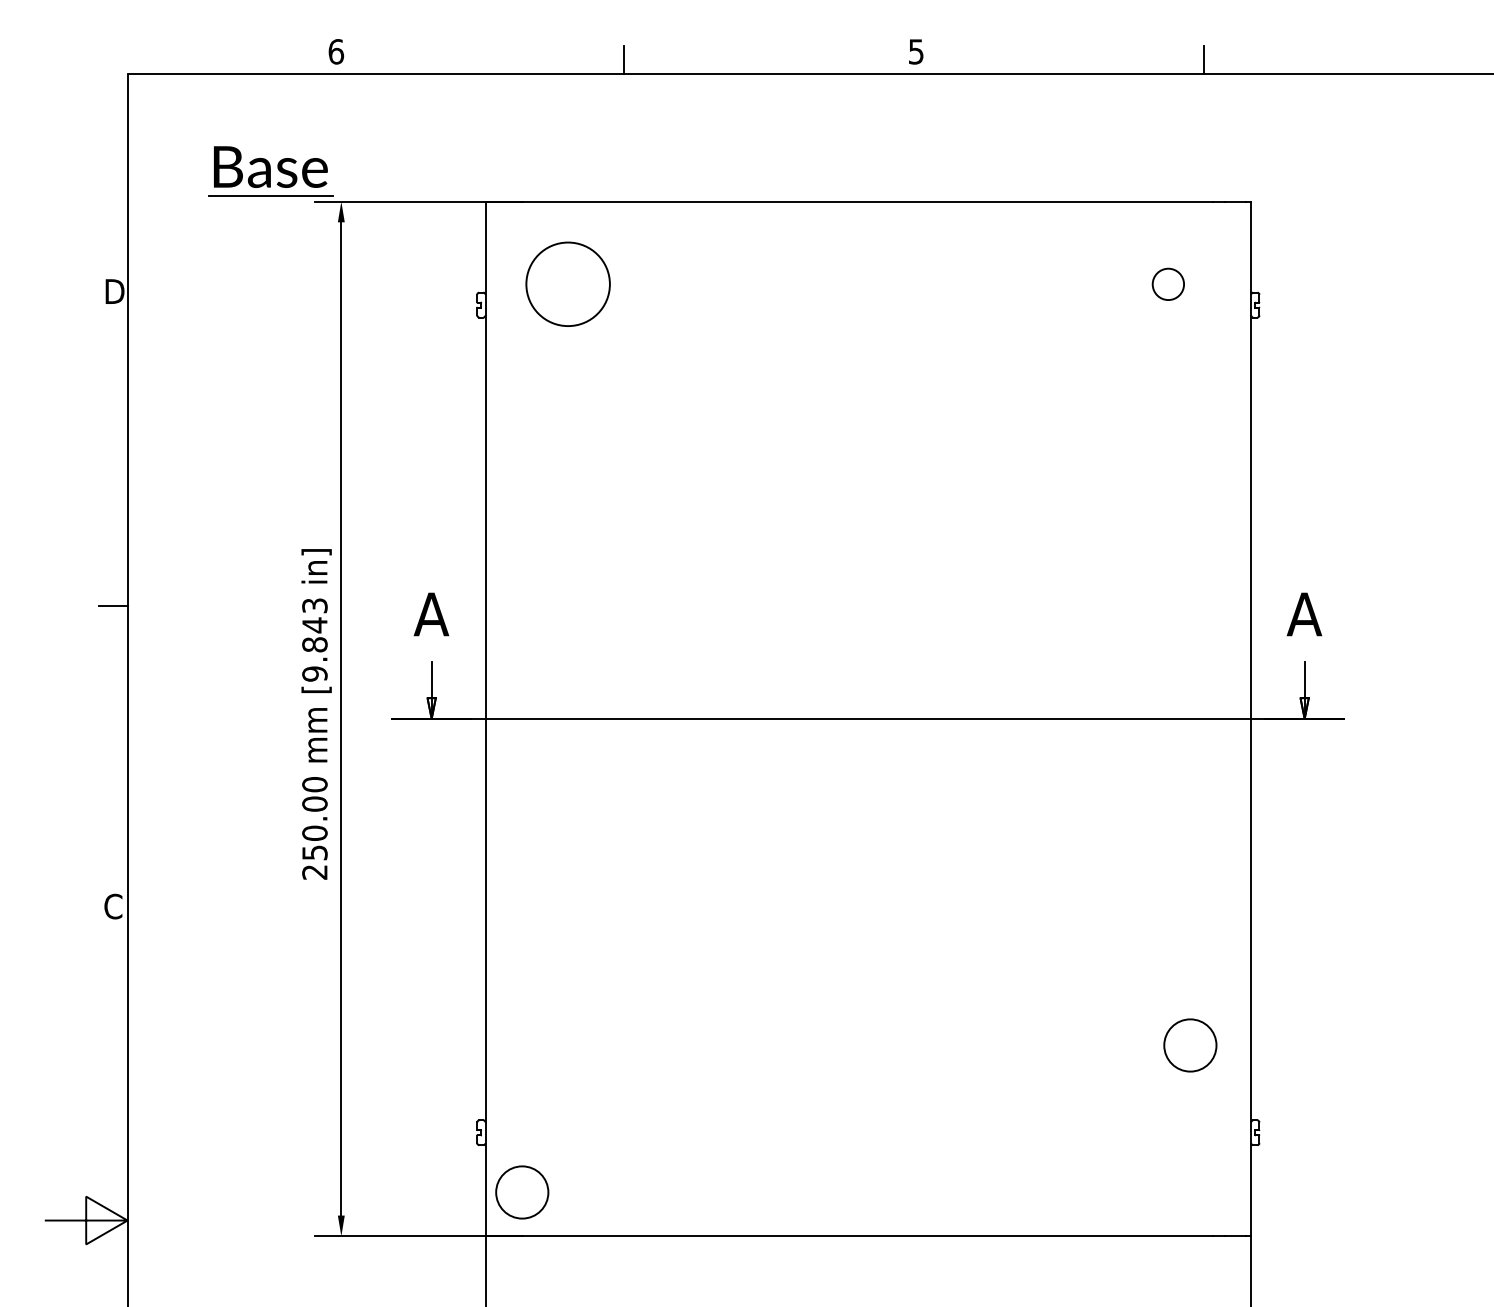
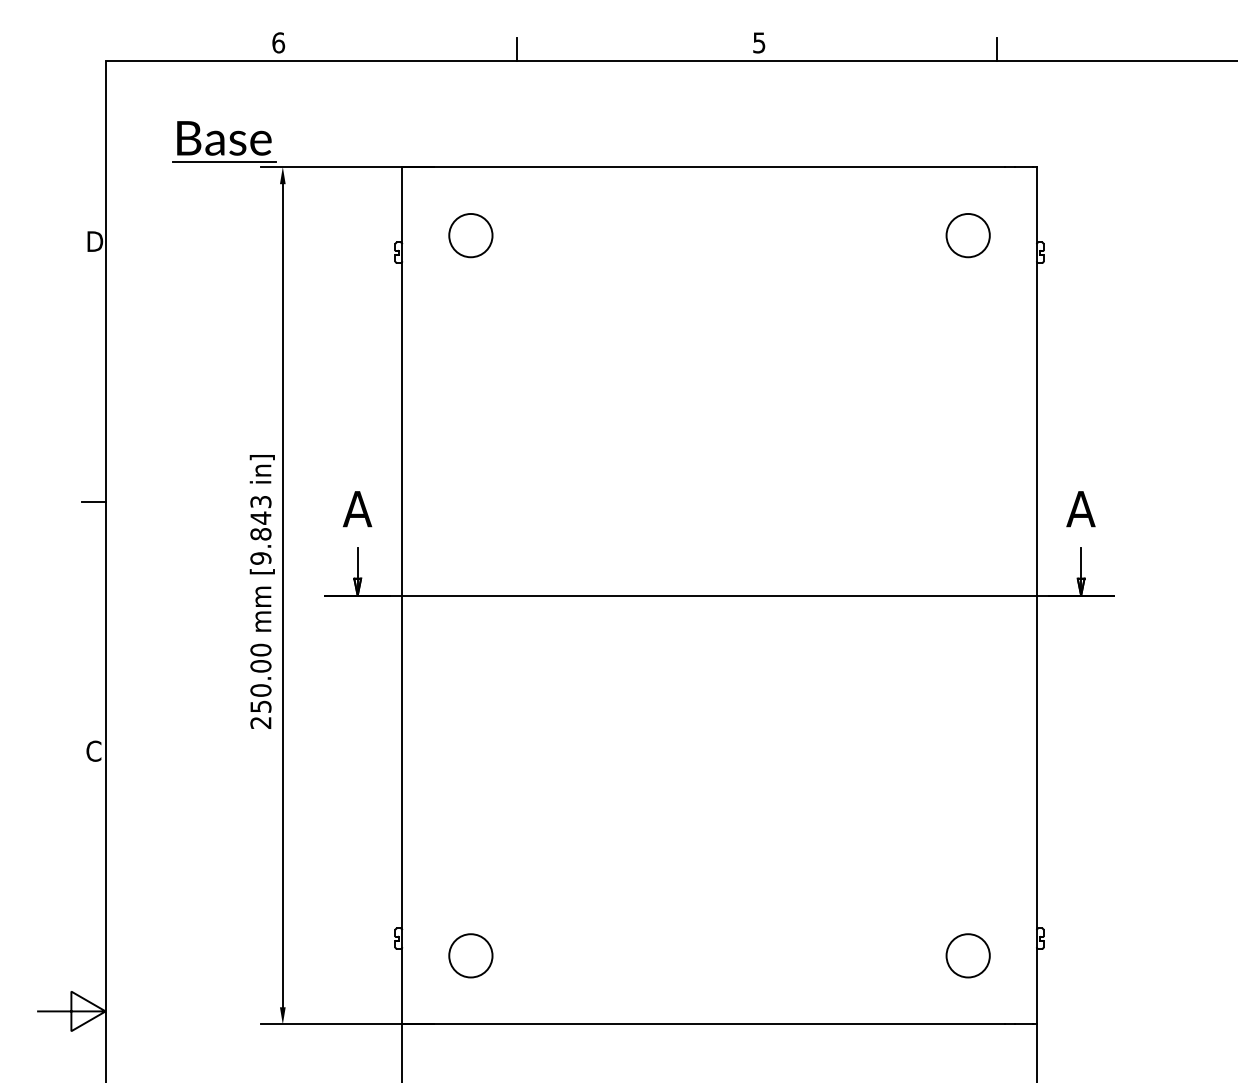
circle: (568, 284) -> (471, 235), size x0.62
circle: (1168, 284) -> (968, 235), size x1.67
circle: (1190, 1045) -> (968, 955), moved
circle: (522, 1192) -> (471, 955), moved

